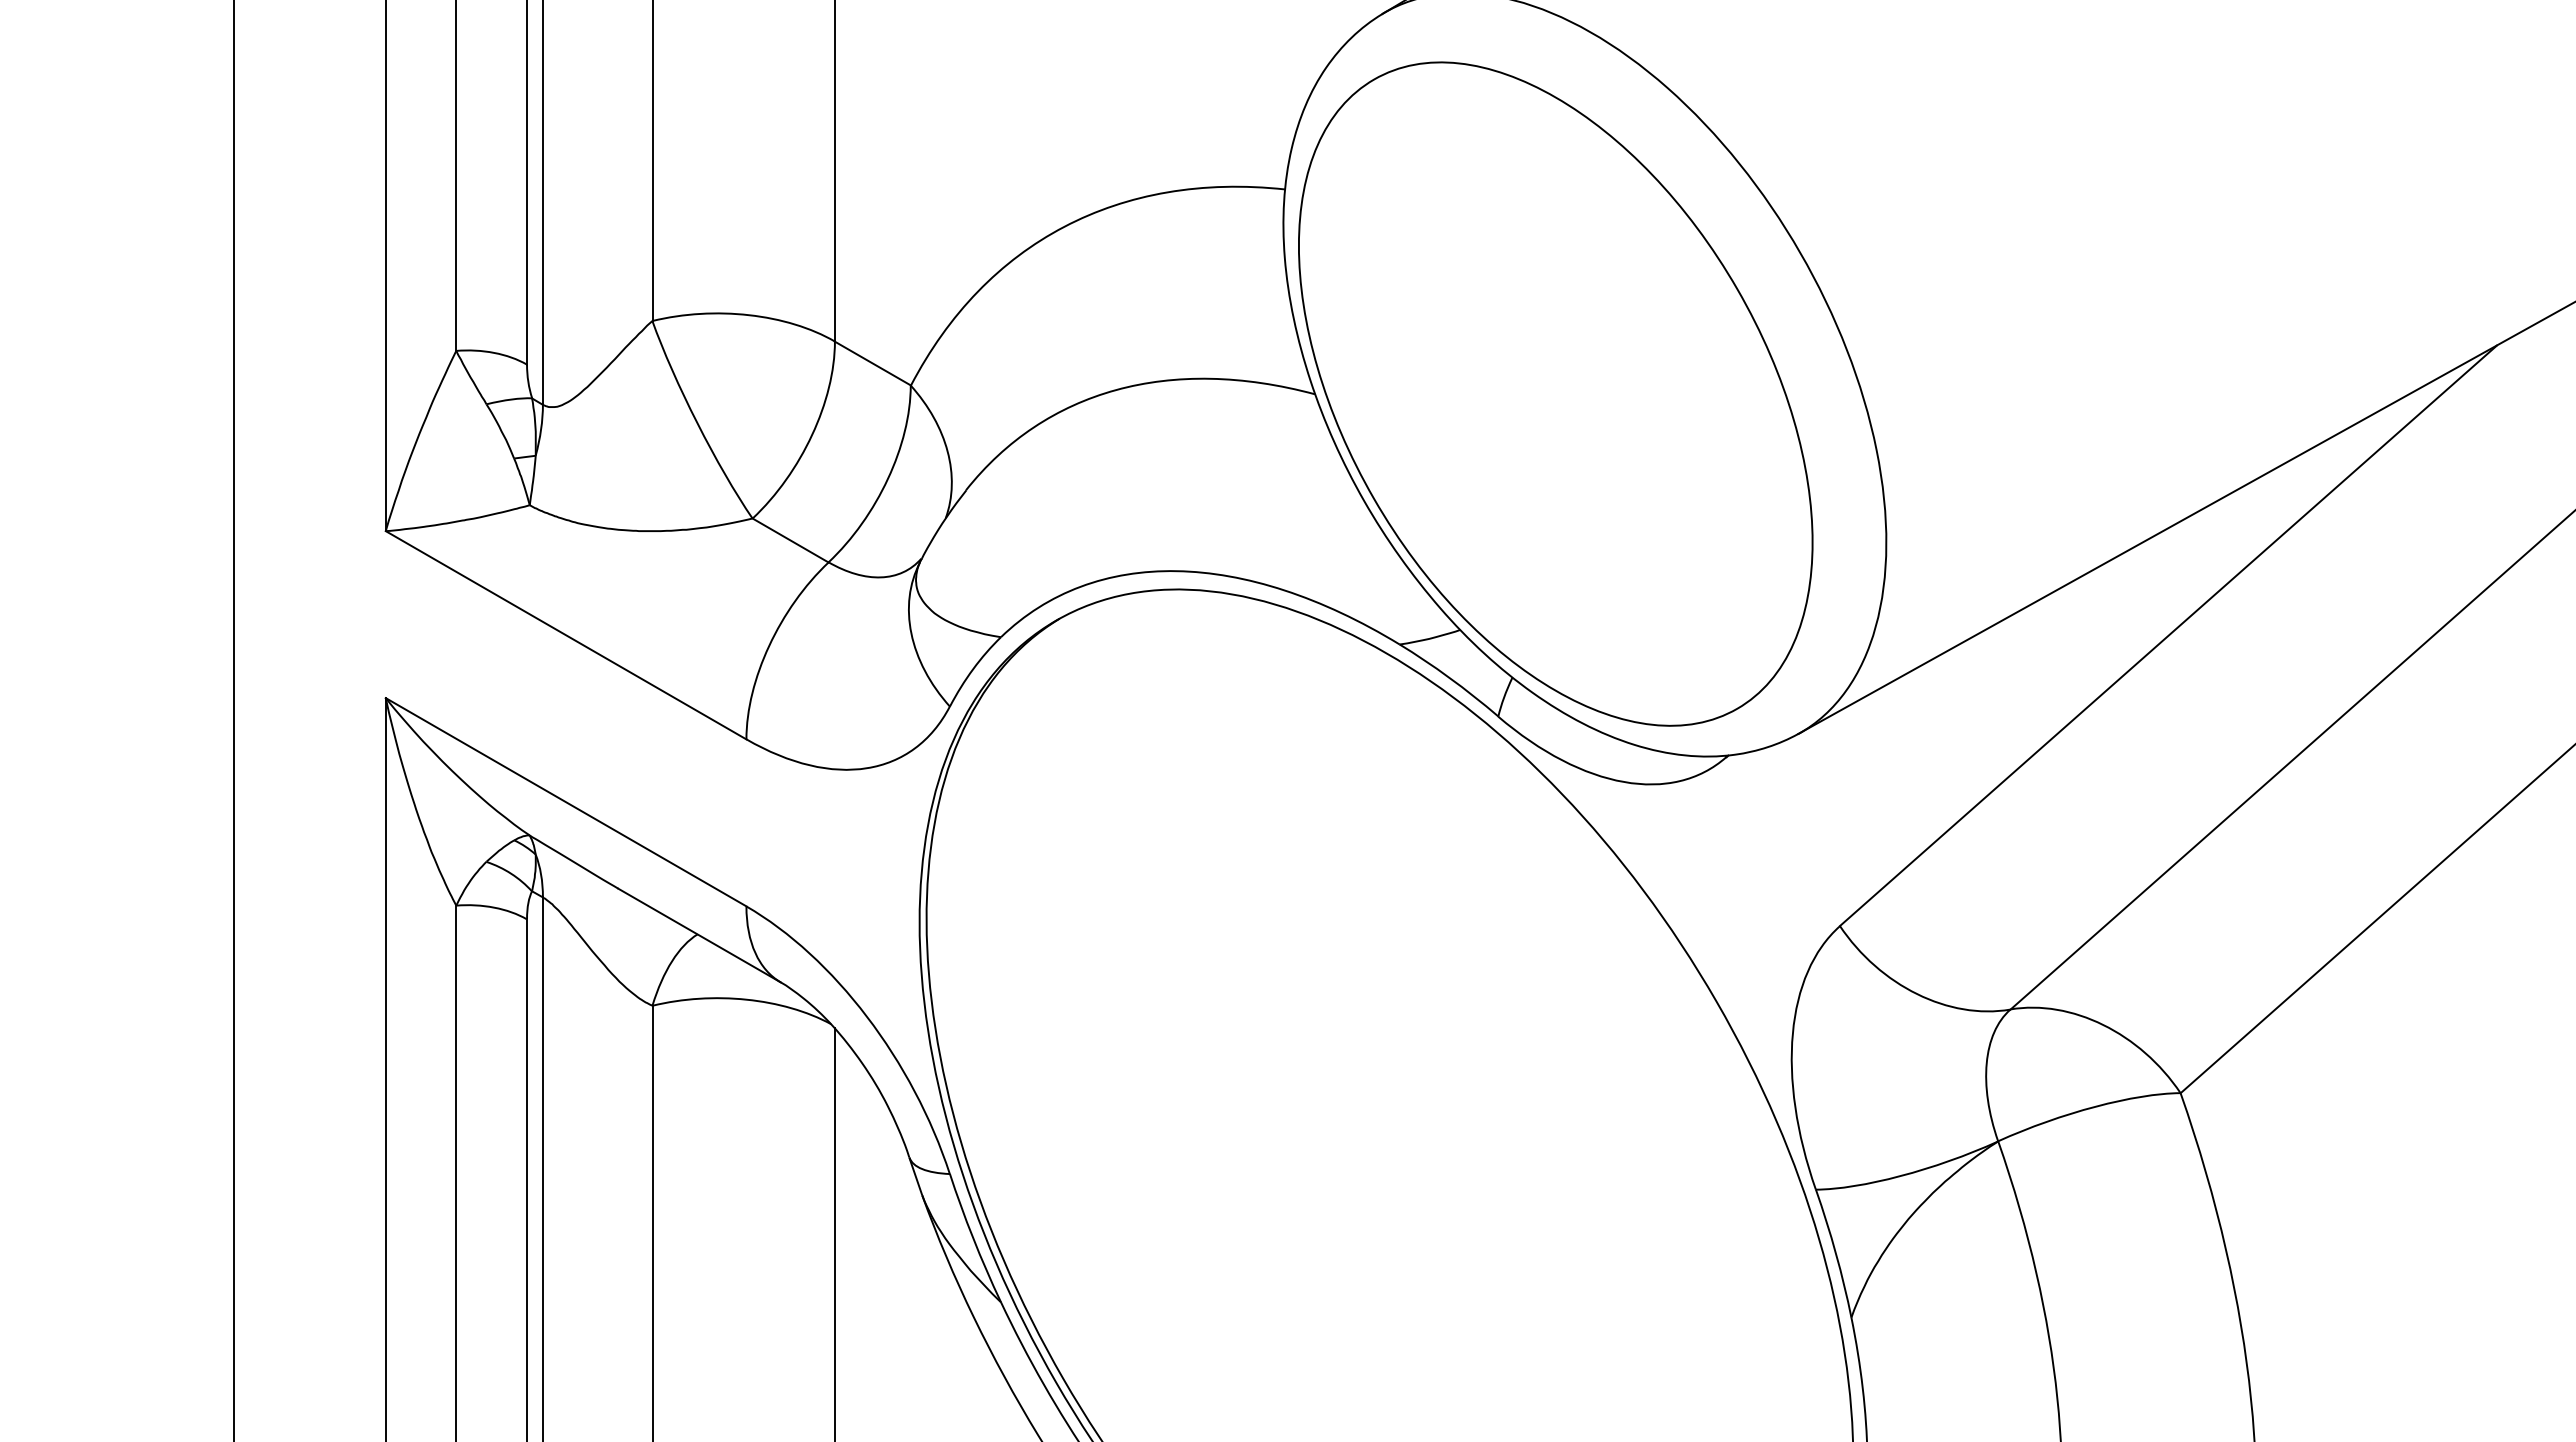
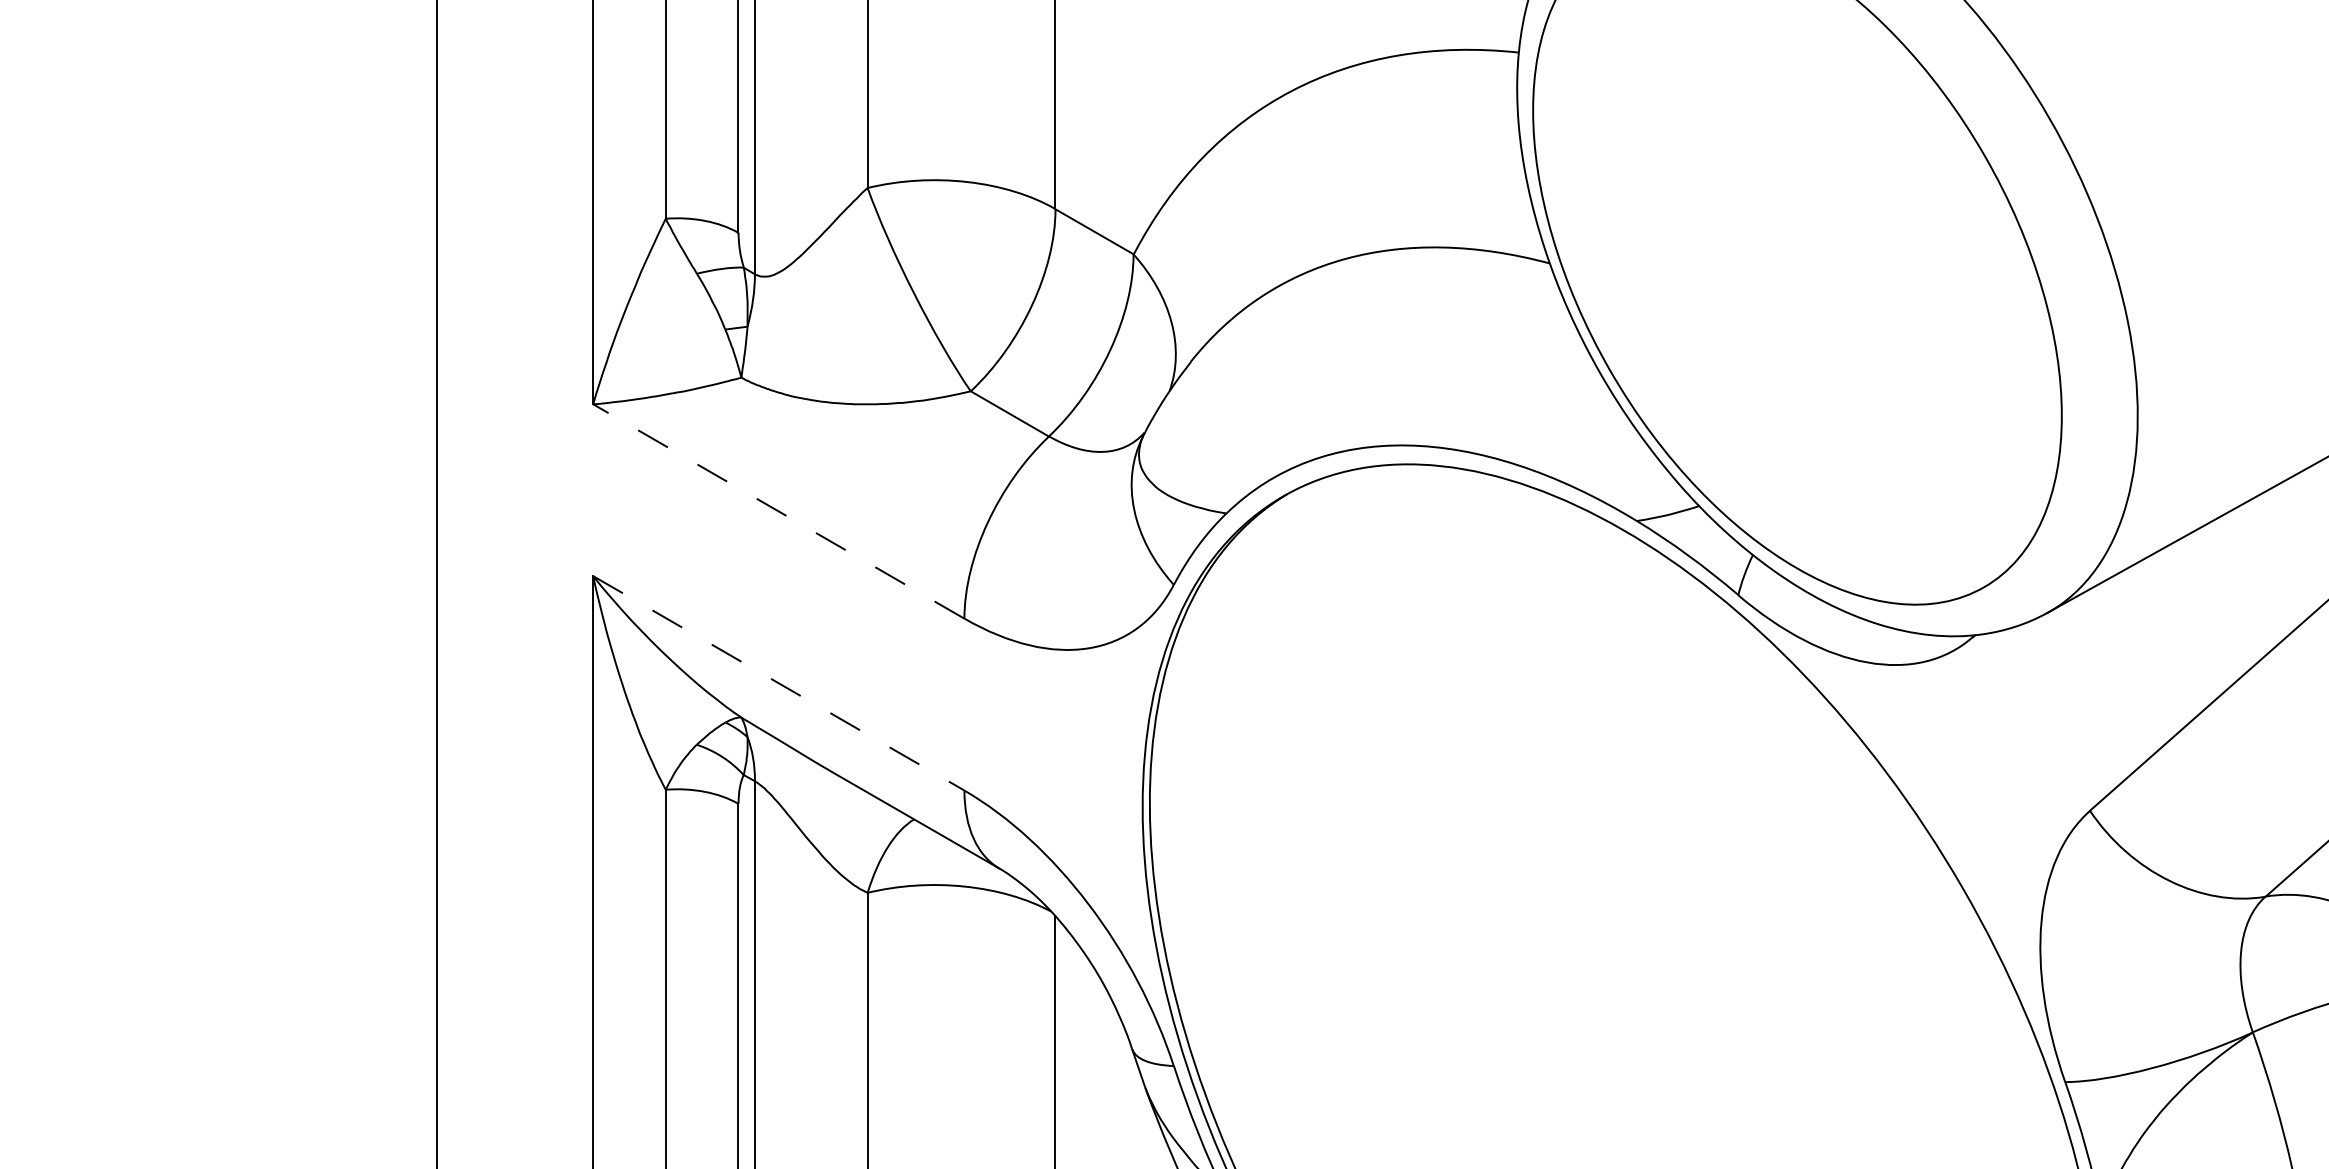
line: (565, 634) -> (778, 510), solid -> dashed
line: (566, 802) -> (779, 683), solid -> dashed

